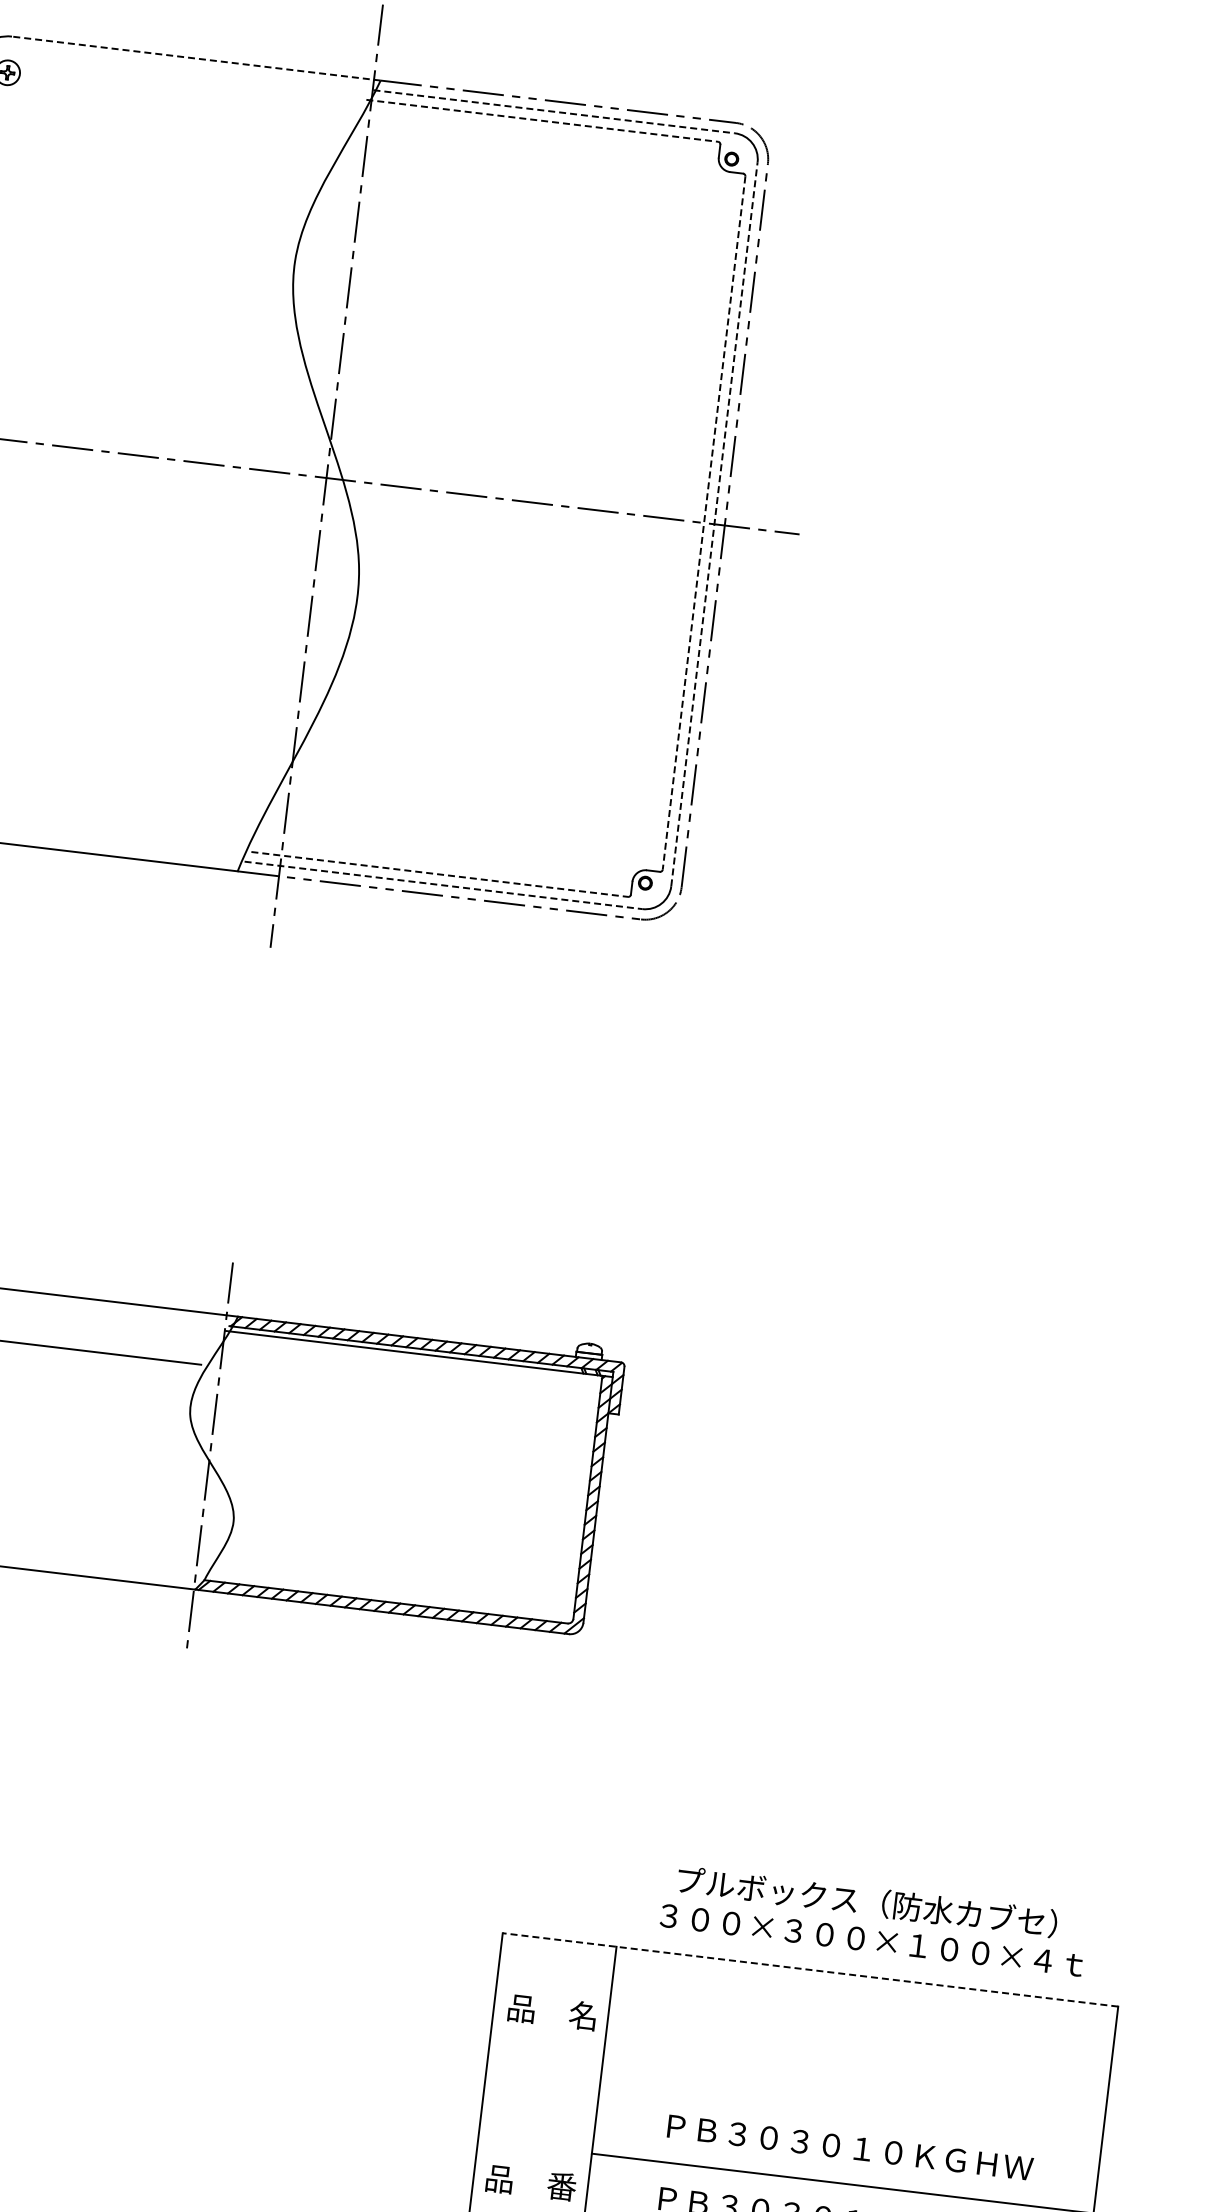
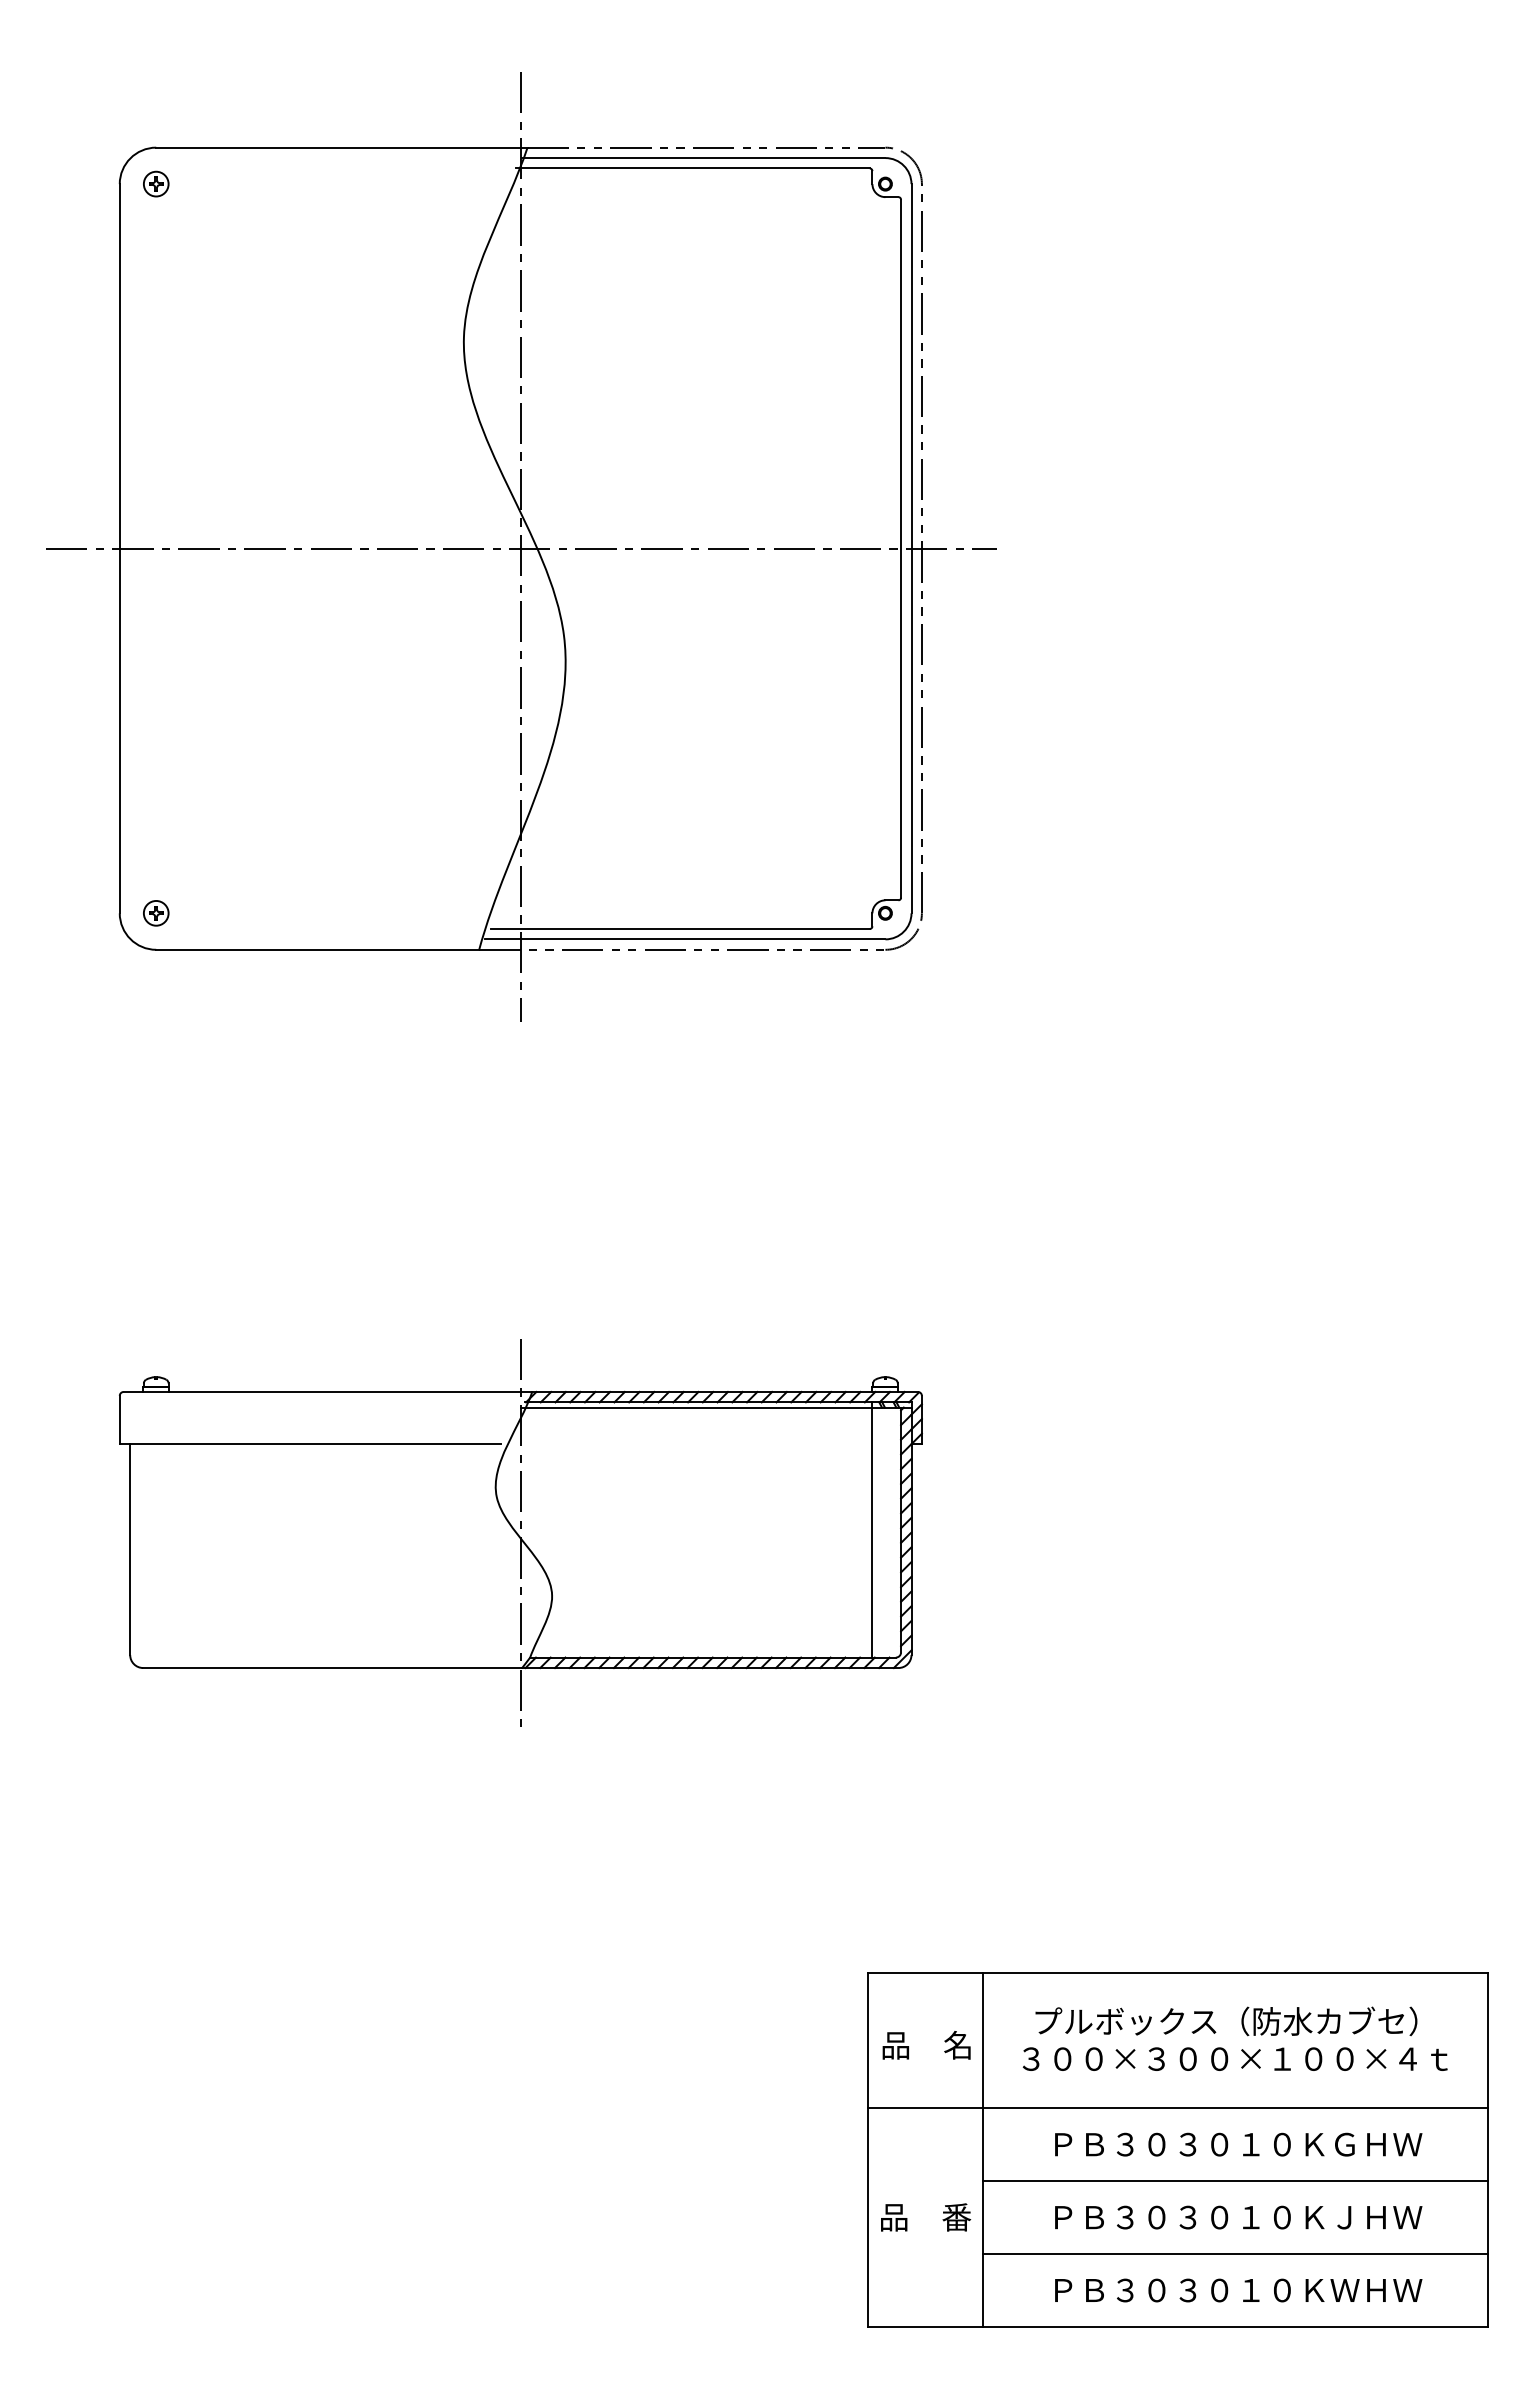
line: (195, 58) -> (341, 147), dashed -> solid
line: (554, 112) -> (703, 158), dashed -> solid
line: (543, 120) -> (693, 168), dashed -> solid
line: (704, 522) -> (901, 548), dashed -> solid
line: (714, 524) -> (911, 548), dashed -> solid
line: (440, 874) -> (680, 928), dashed -> solid
line: (443, 885) -> (685, 939), dashed -> solid
line: (559, 1493) -> (872, 1529), added
text: (873, 1919) -> (1234, 2038), moved
line: (810, 1969) -> (1178, 1972), dashed -> solid
line: (793, 2104) -> (1177, 2108), added

